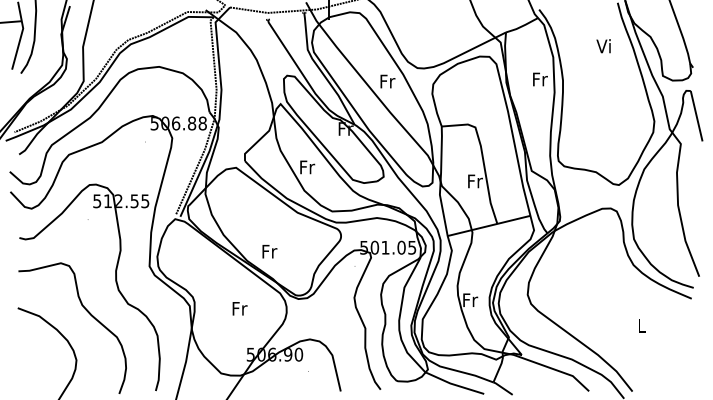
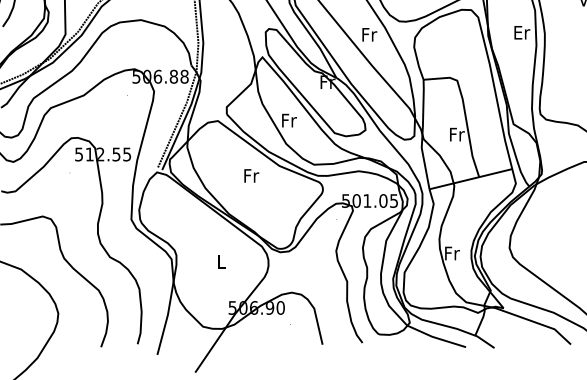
text: (540, 79) -> (522, 32), Fr -> Er
text: (269, 251) -> (251, 175), moved
text: (239, 308) -> (221, 261), Fr -> L

